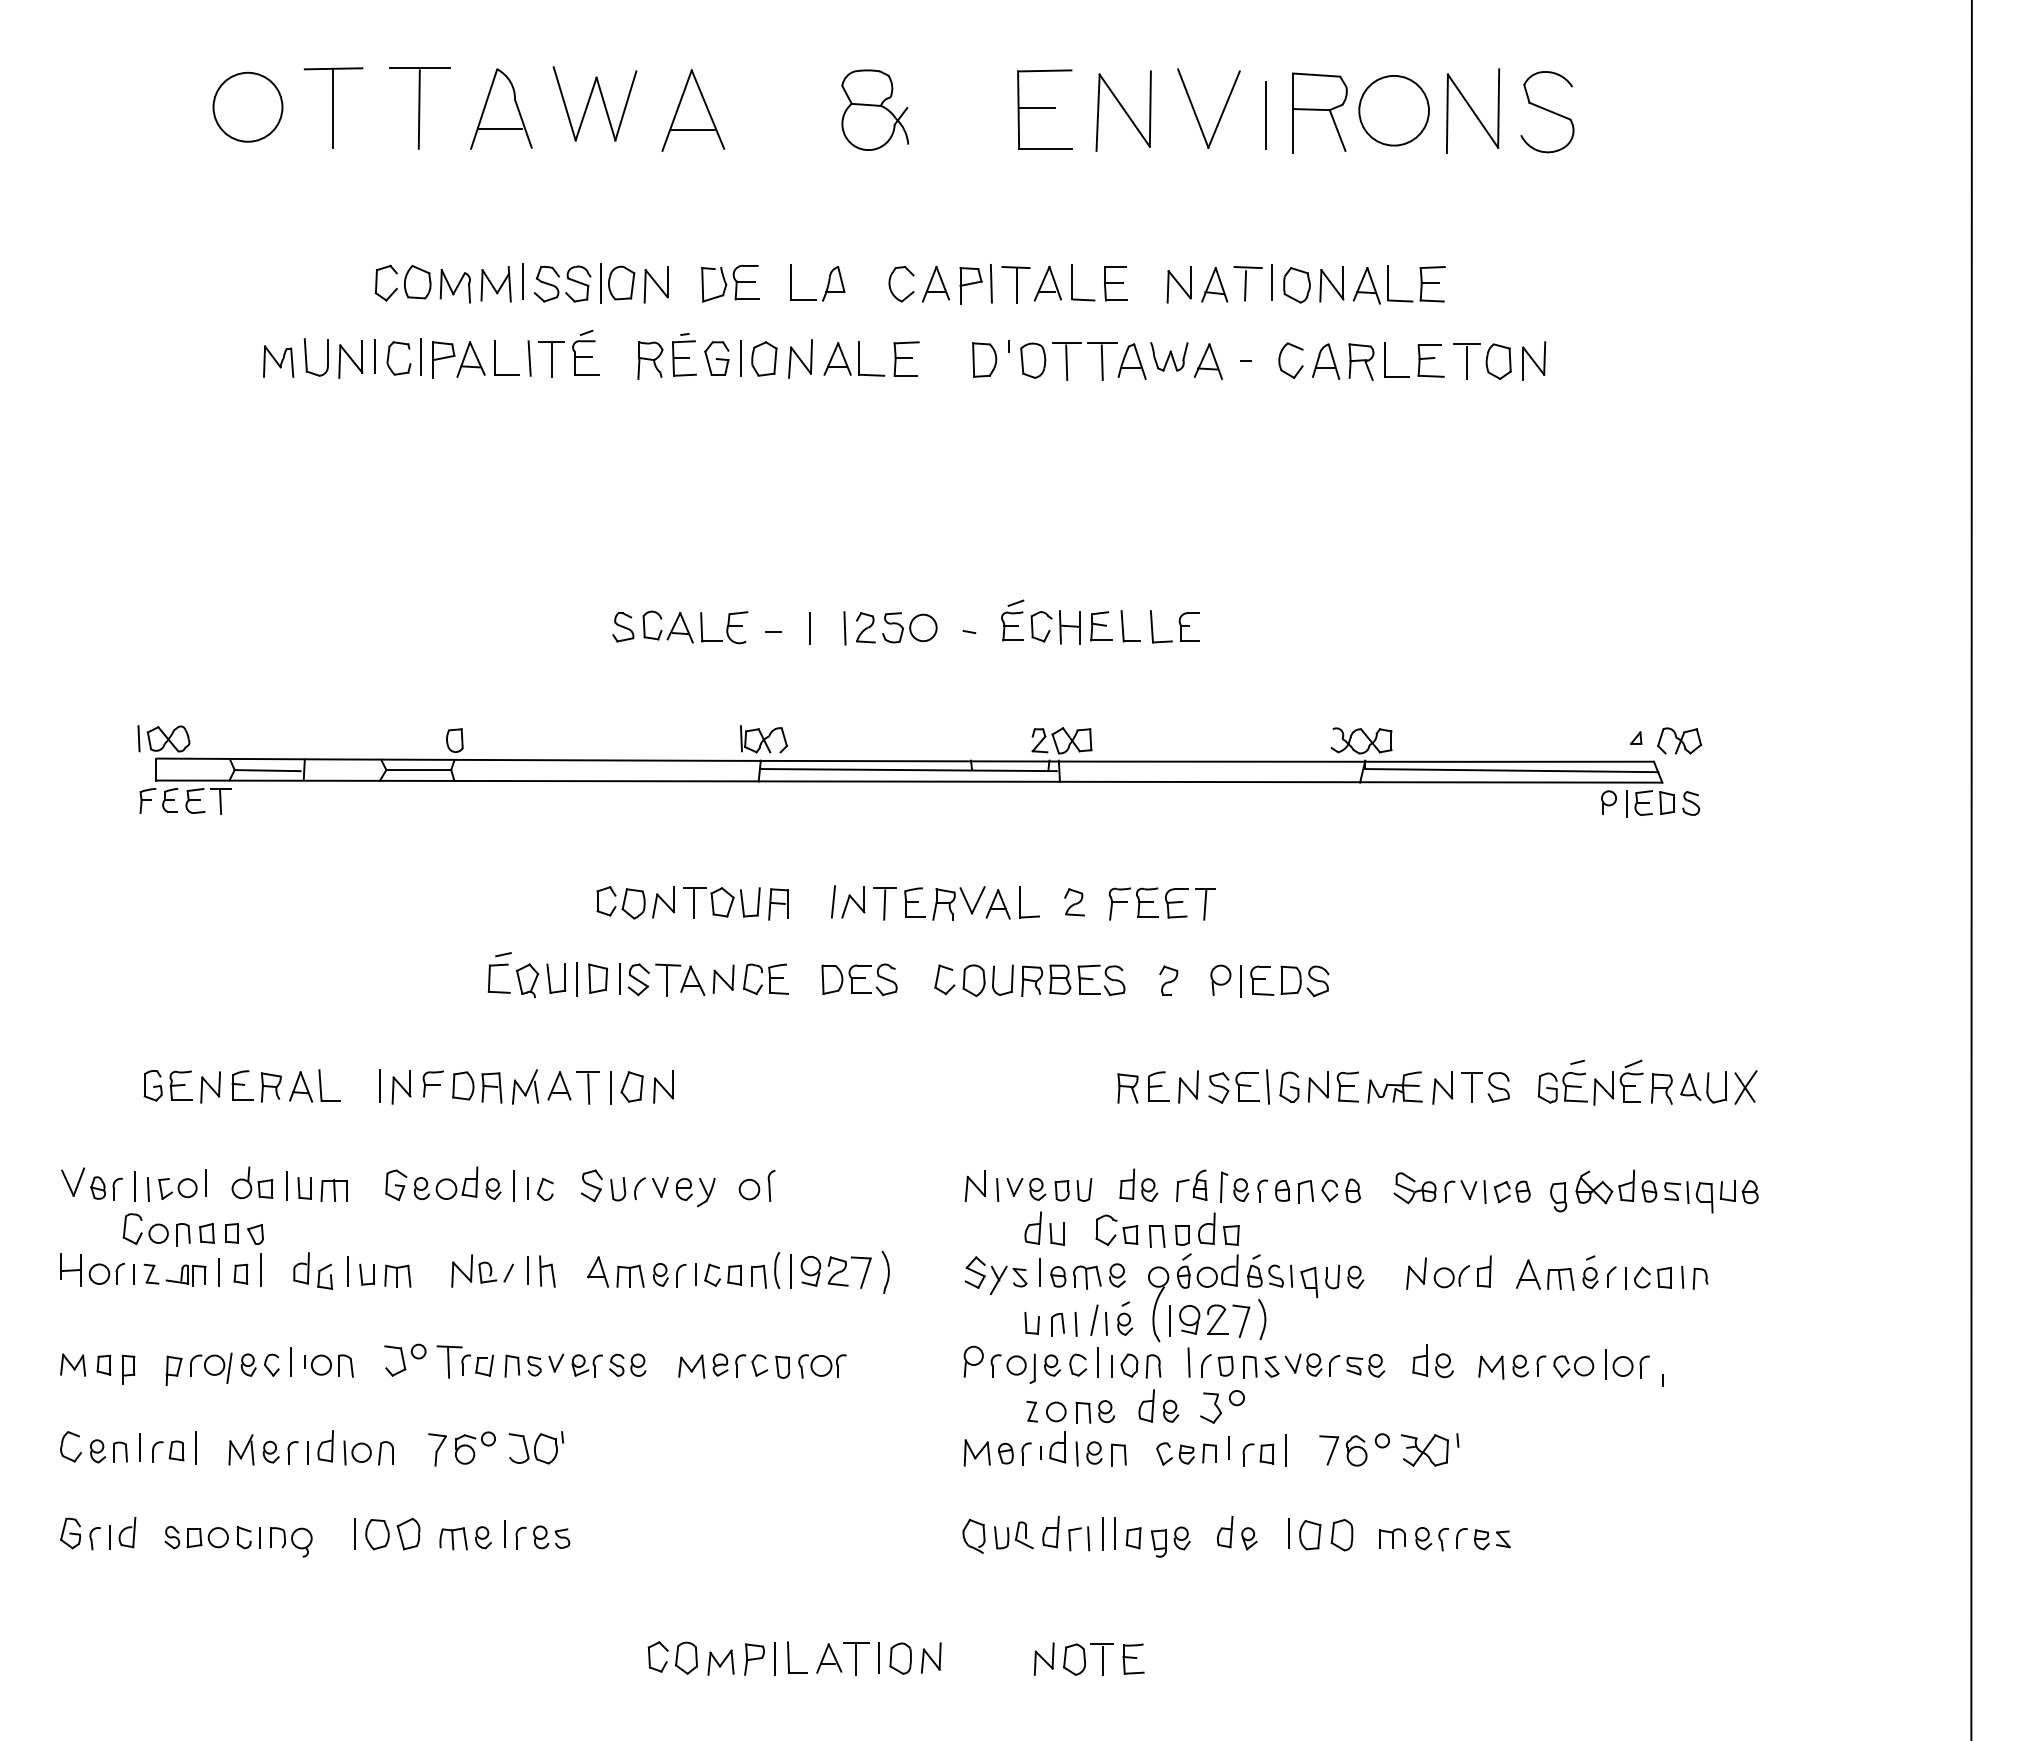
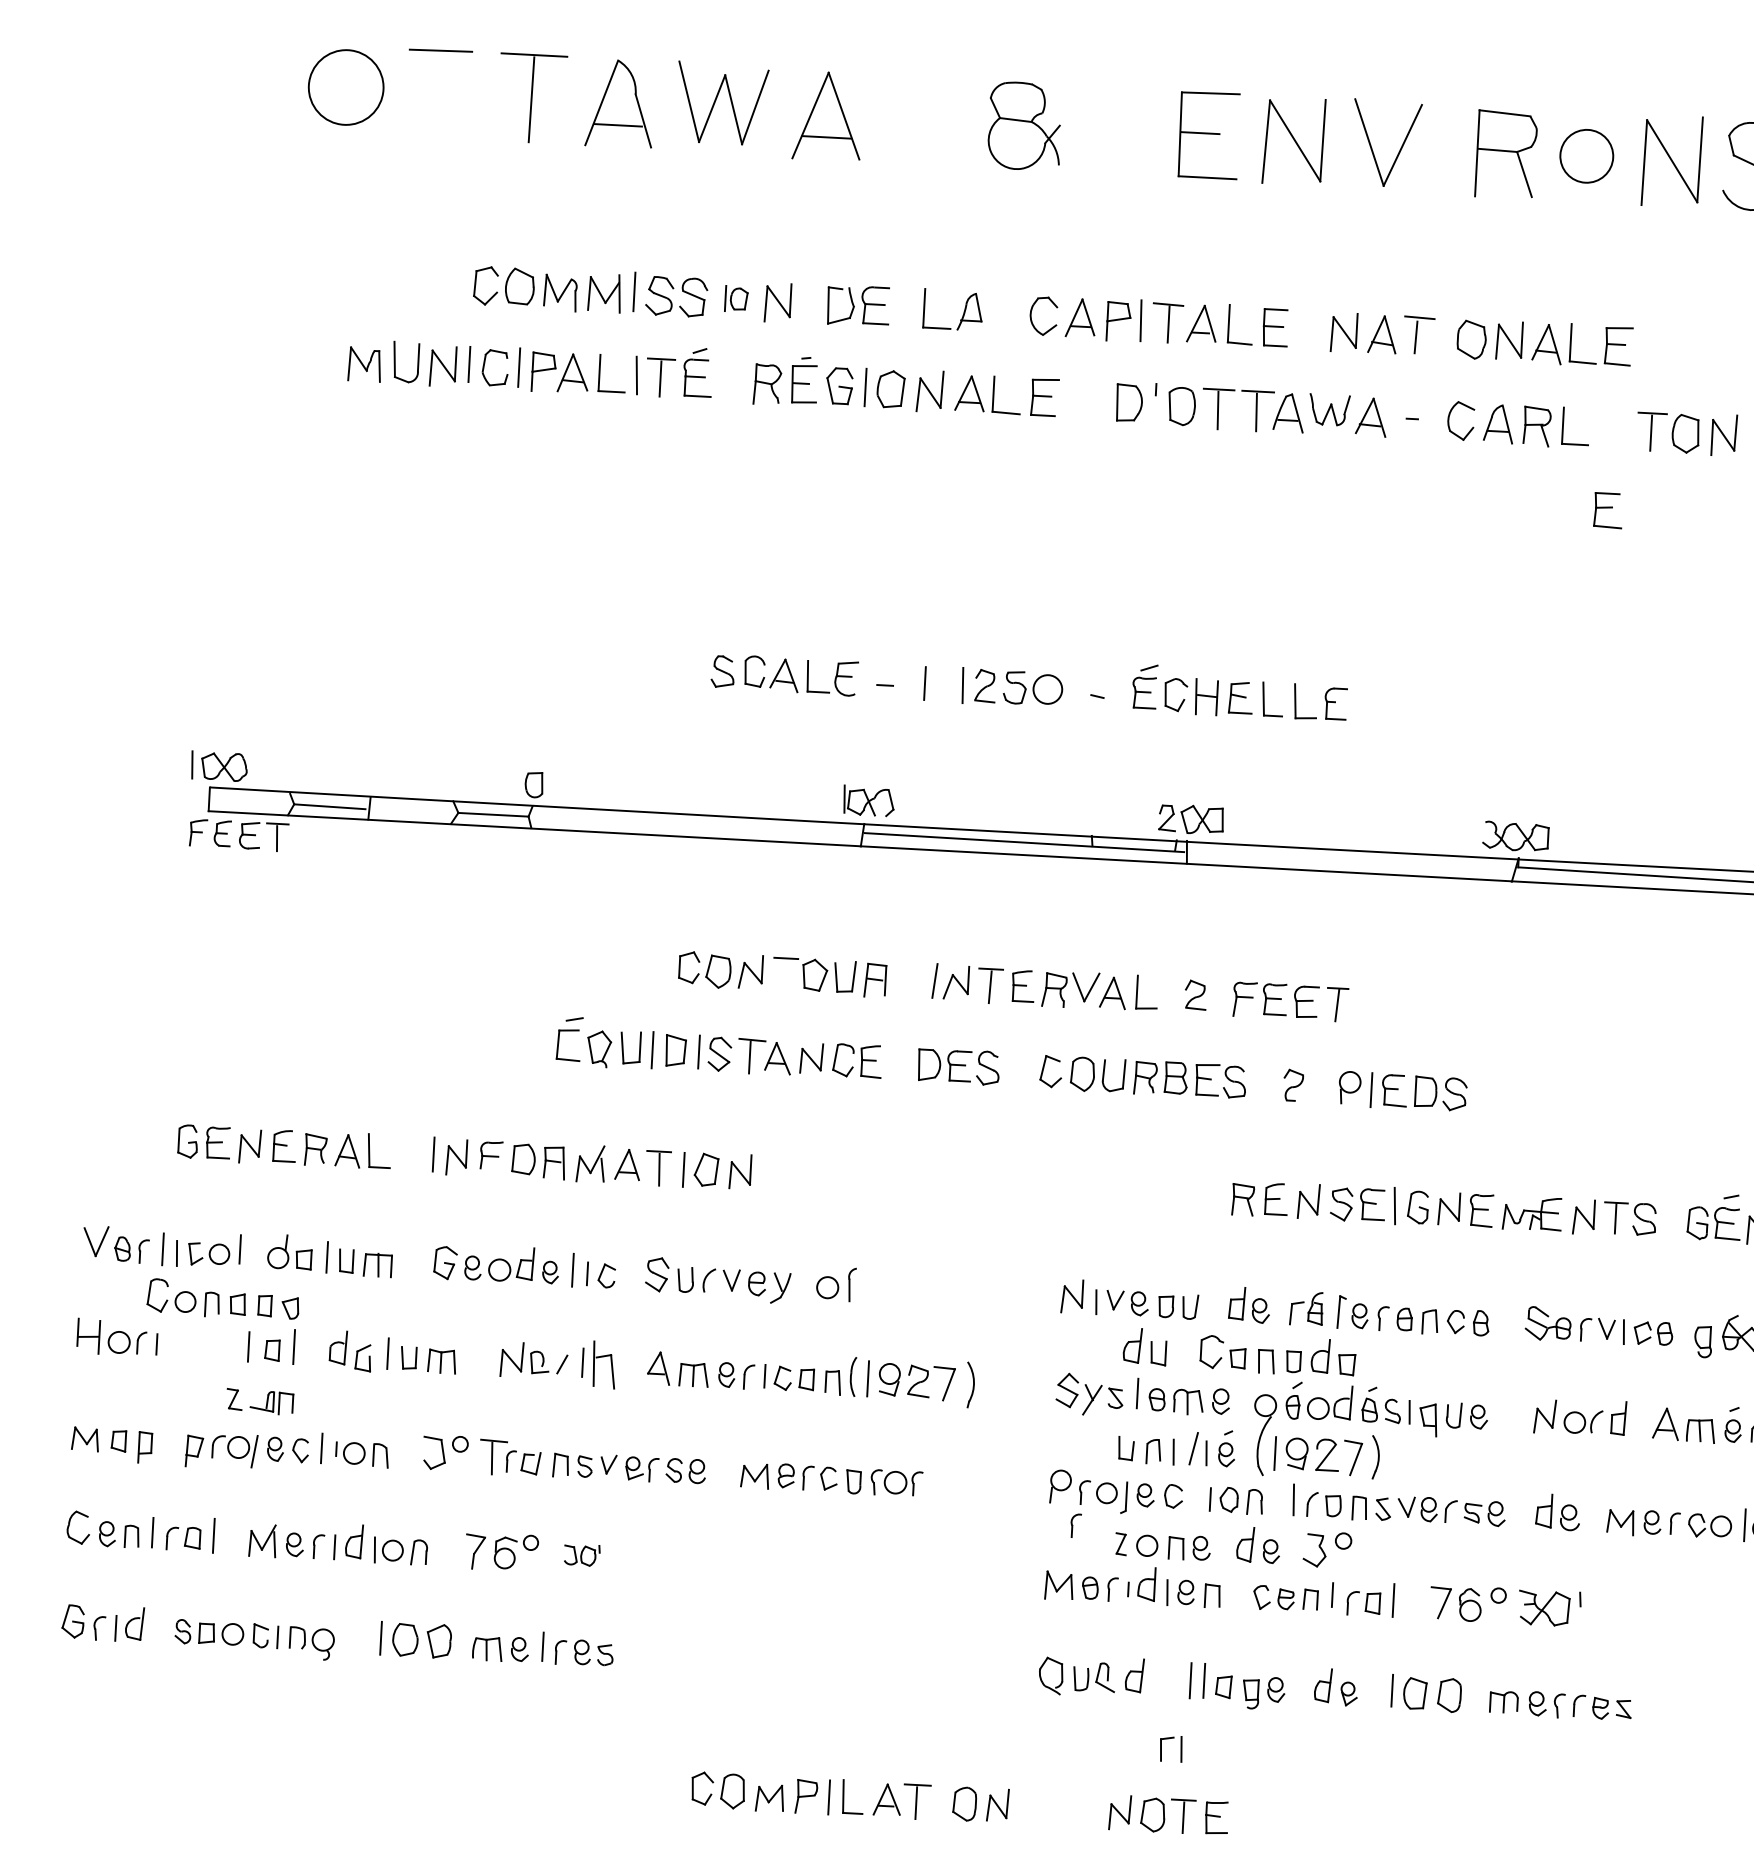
line: (333, 108) -> (438, 93), removed
circle: (1393, 110) -> (1586, 156), size x0.7
line: (1265, 114) -> (1447, 153), removed
line: (1272, 282) -> (1445, 335), removed
part: (617, 283) -> (736, 299), size x0.6
part: (1430, 360) -> (1607, 509), moved
line: (693, 903) -> (783, 974), removed
part: (547, 1271) -> (604, 1364), size x1.4
part: (174, 1274) -> (259, 1401), moved
line: (1097, 1362) -> (1194, 1494), removed
part: (989, 1396) -> (1075, 1525), added
part: (535, 1447) -> (581, 1554), size x0.6
part: (1087, 1538) -> (1180, 1749), moved
line: (878, 1657) -> (940, 1801), removed

